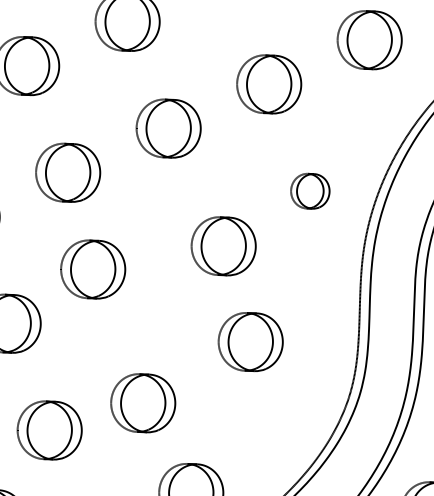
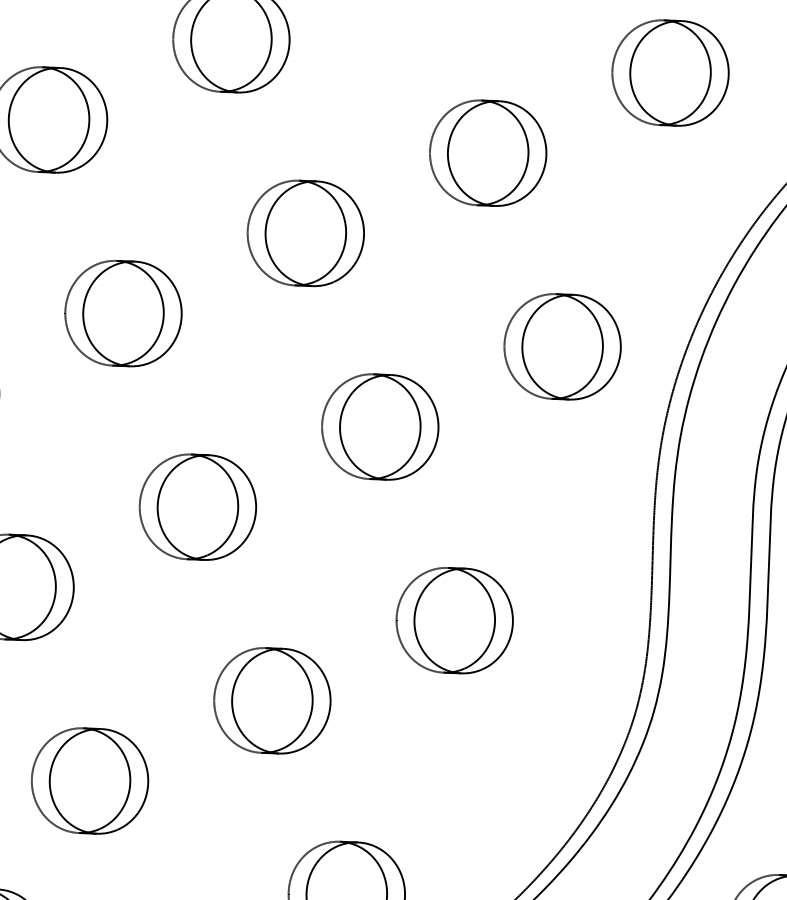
part: (310, 191) -> (563, 347), size x1.67
part: (223, 246) -> (379, 427), moved
part: (93, 269) -> (198, 507), moved
part: (143, 403) -> (272, 701), moved

